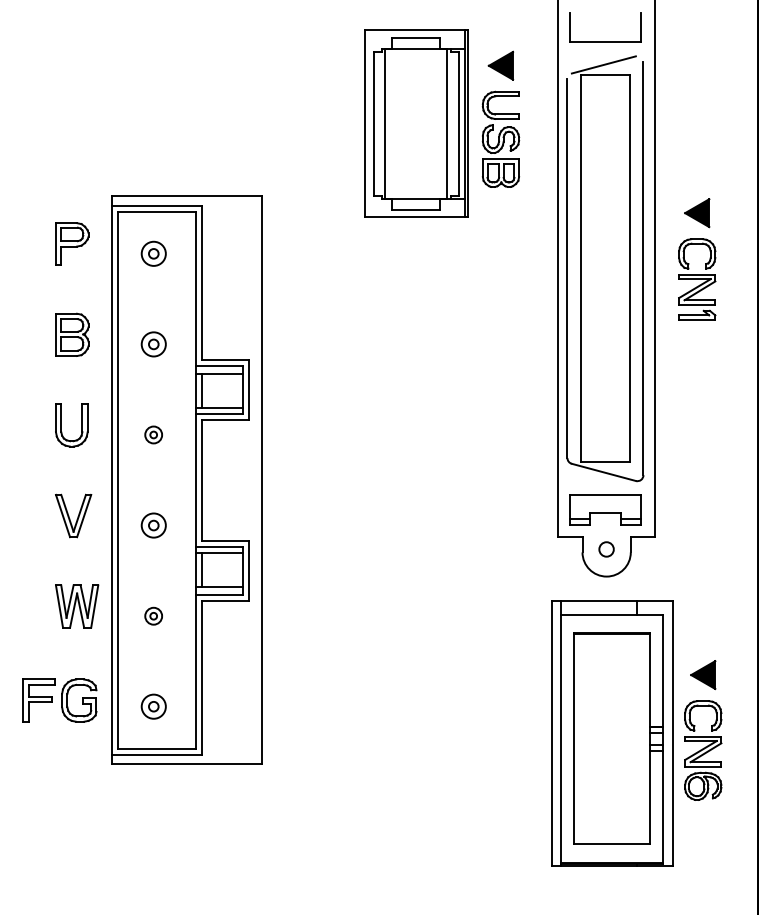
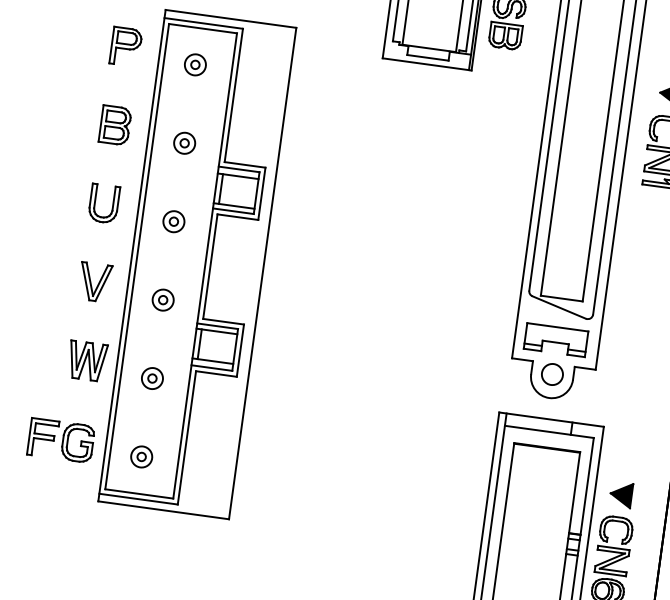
part: (153, 434) -> (173, 221), size x1.43
circle: (606, 549) -> (552, 374), size x1.67
part: (153, 616) -> (152, 378), size x1.43

